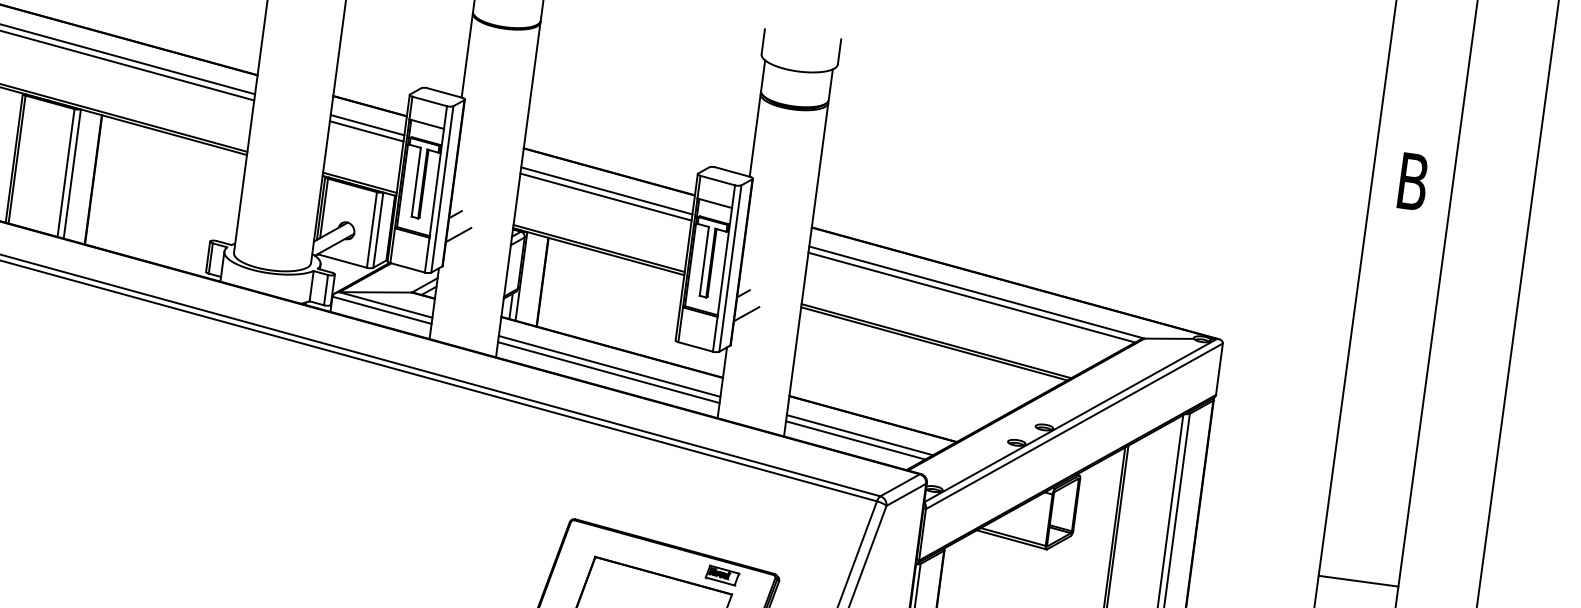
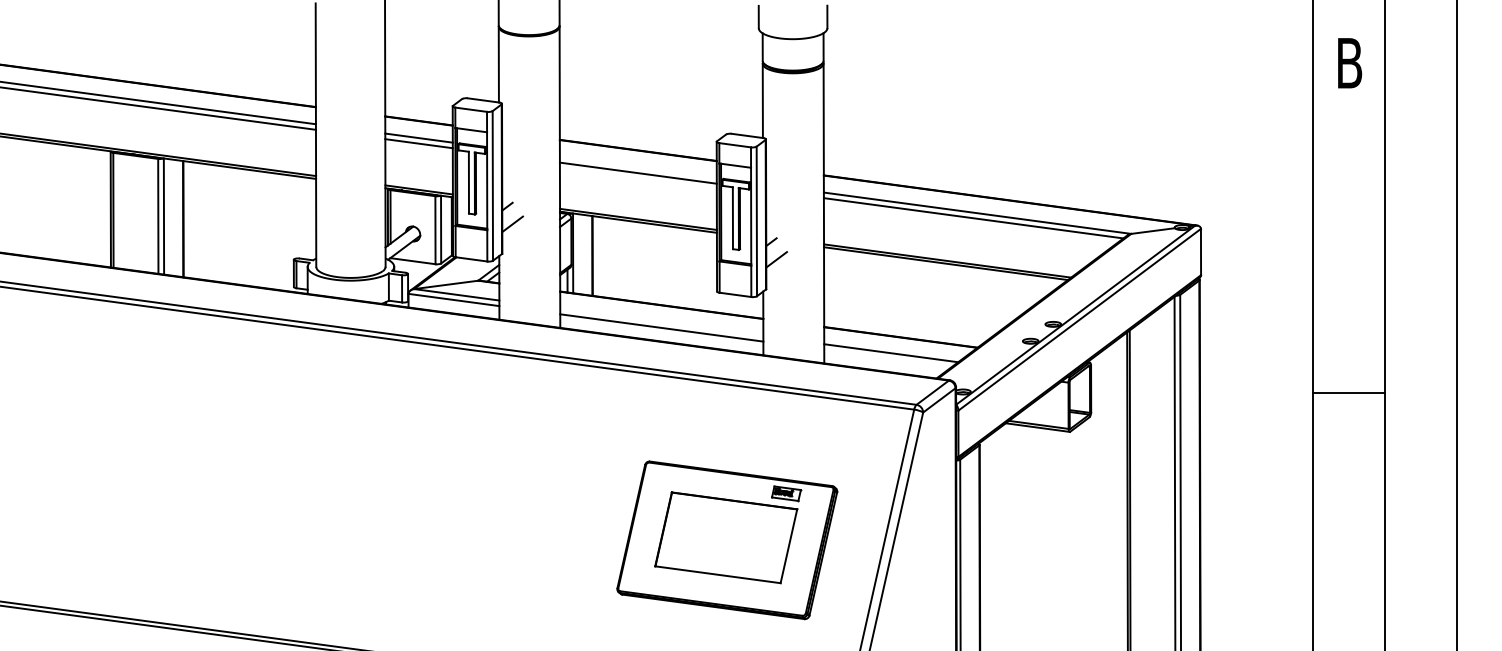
line: (605, 190) -> (637, 167), removed
line: (609, 366) -> (661, 322), removed
line: (855, 439) -> (887, 357), removed
line: (1358, 581) -> (1349, 392), moved

